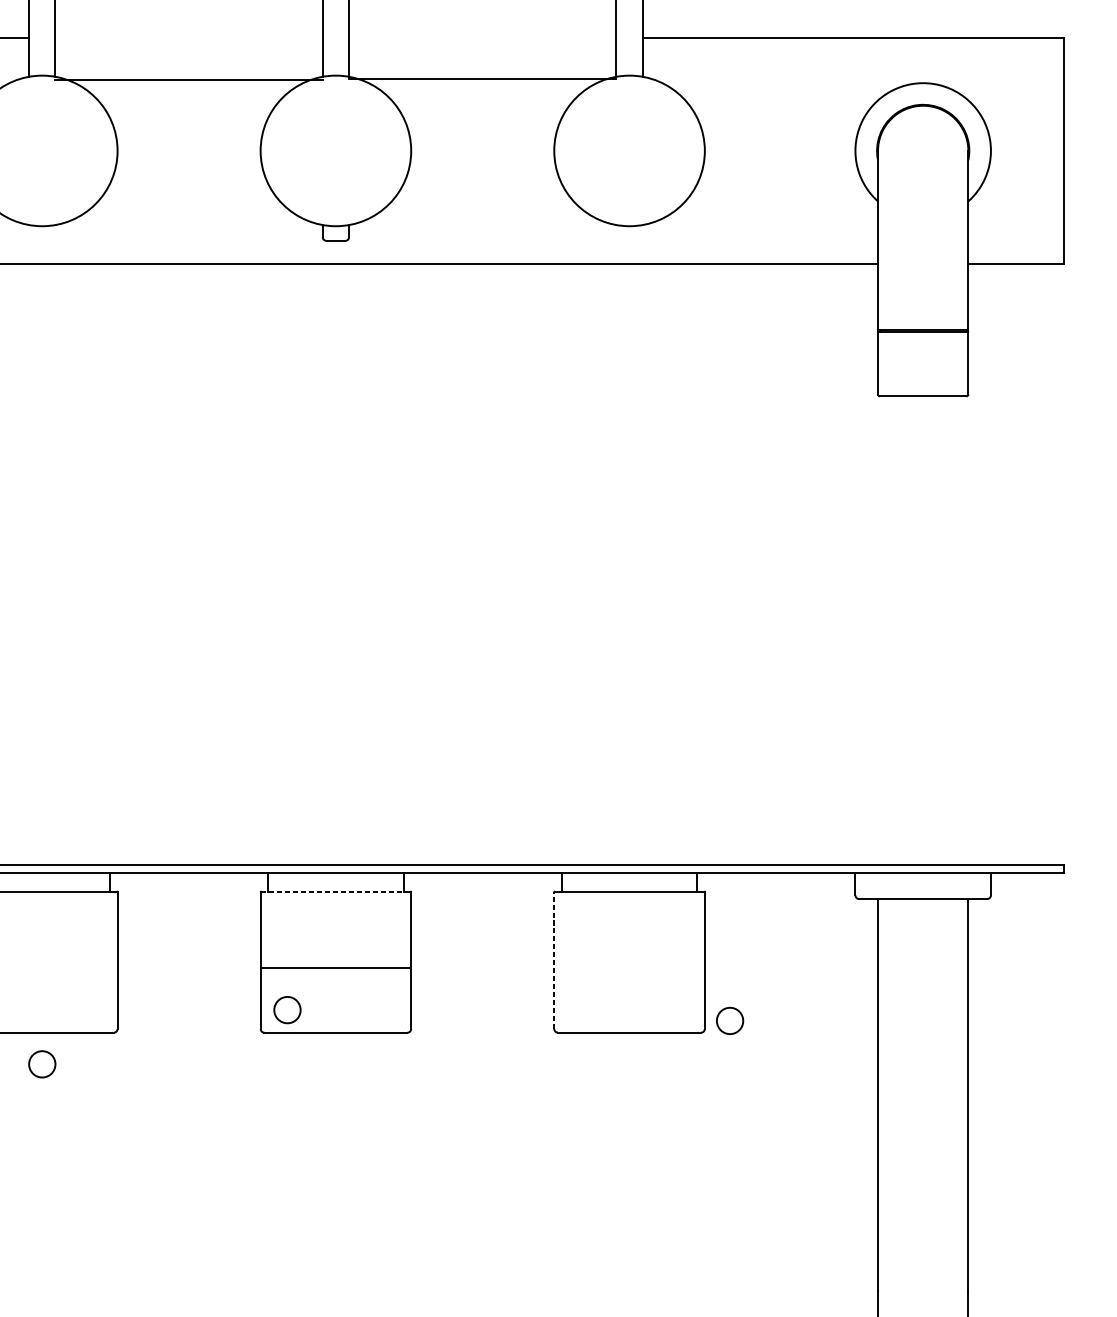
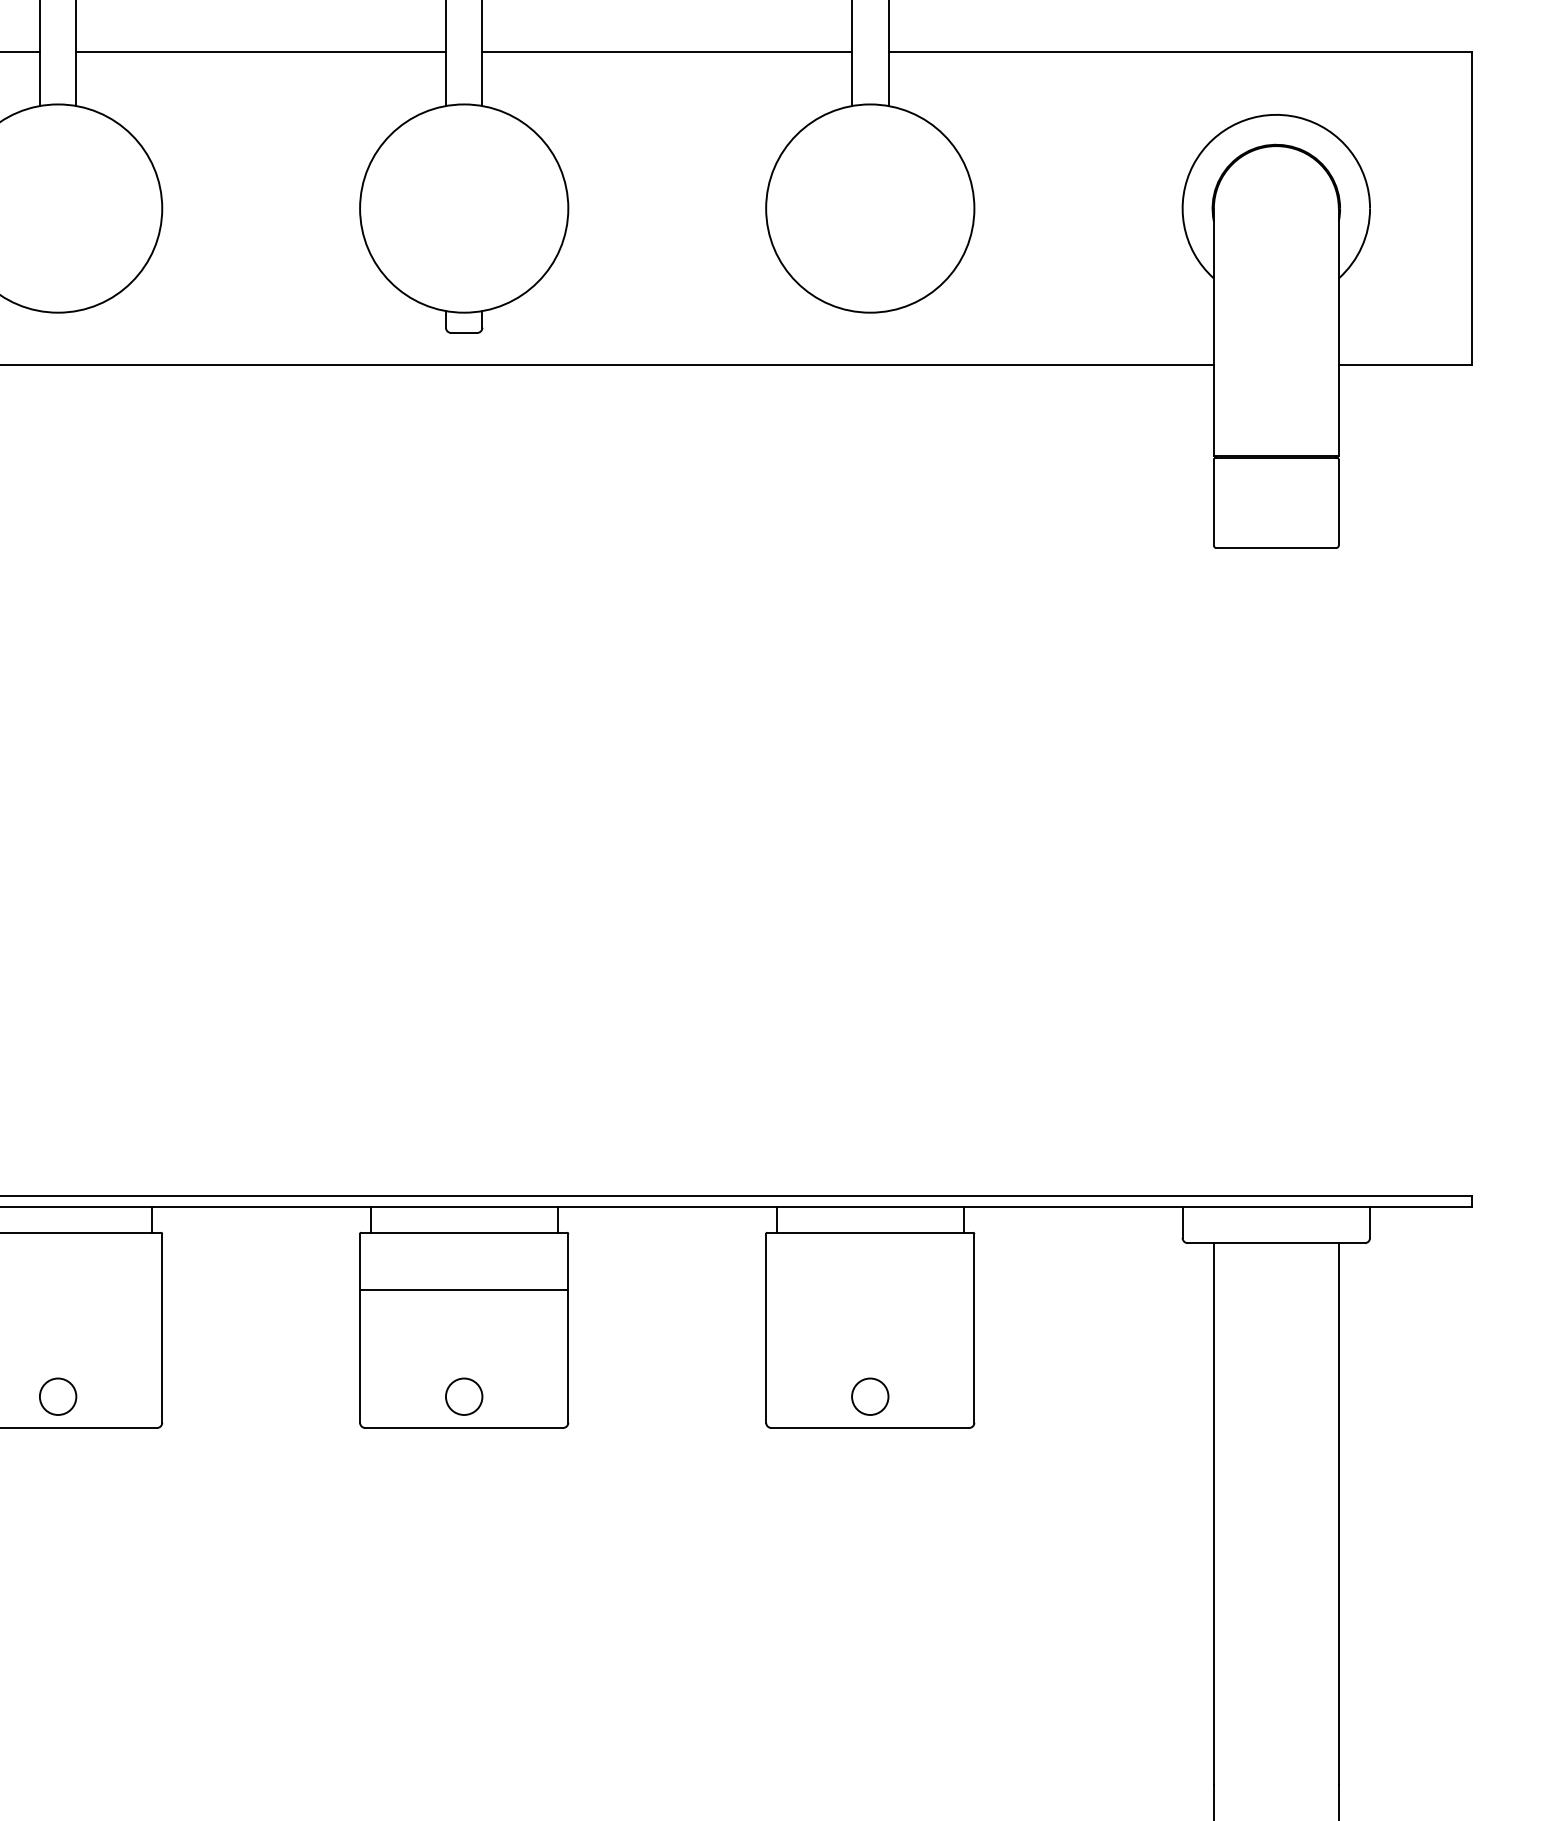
line: (482, 79) -> (667, 52), moved
line: (188, 80) -> (260, 52), moved
line: (336, 891) -> (464, 1232), dashed -> solid
line: (554, 960) -> (766, 1327), dashed -> solid
line: (336, 967) -> (464, 1290), moved
circle: (287, 1009) -> (464, 1396), moved
circle: (730, 1020) -> (870, 1396), moved
circle: (42, 1064) -> (58, 1396), moved

